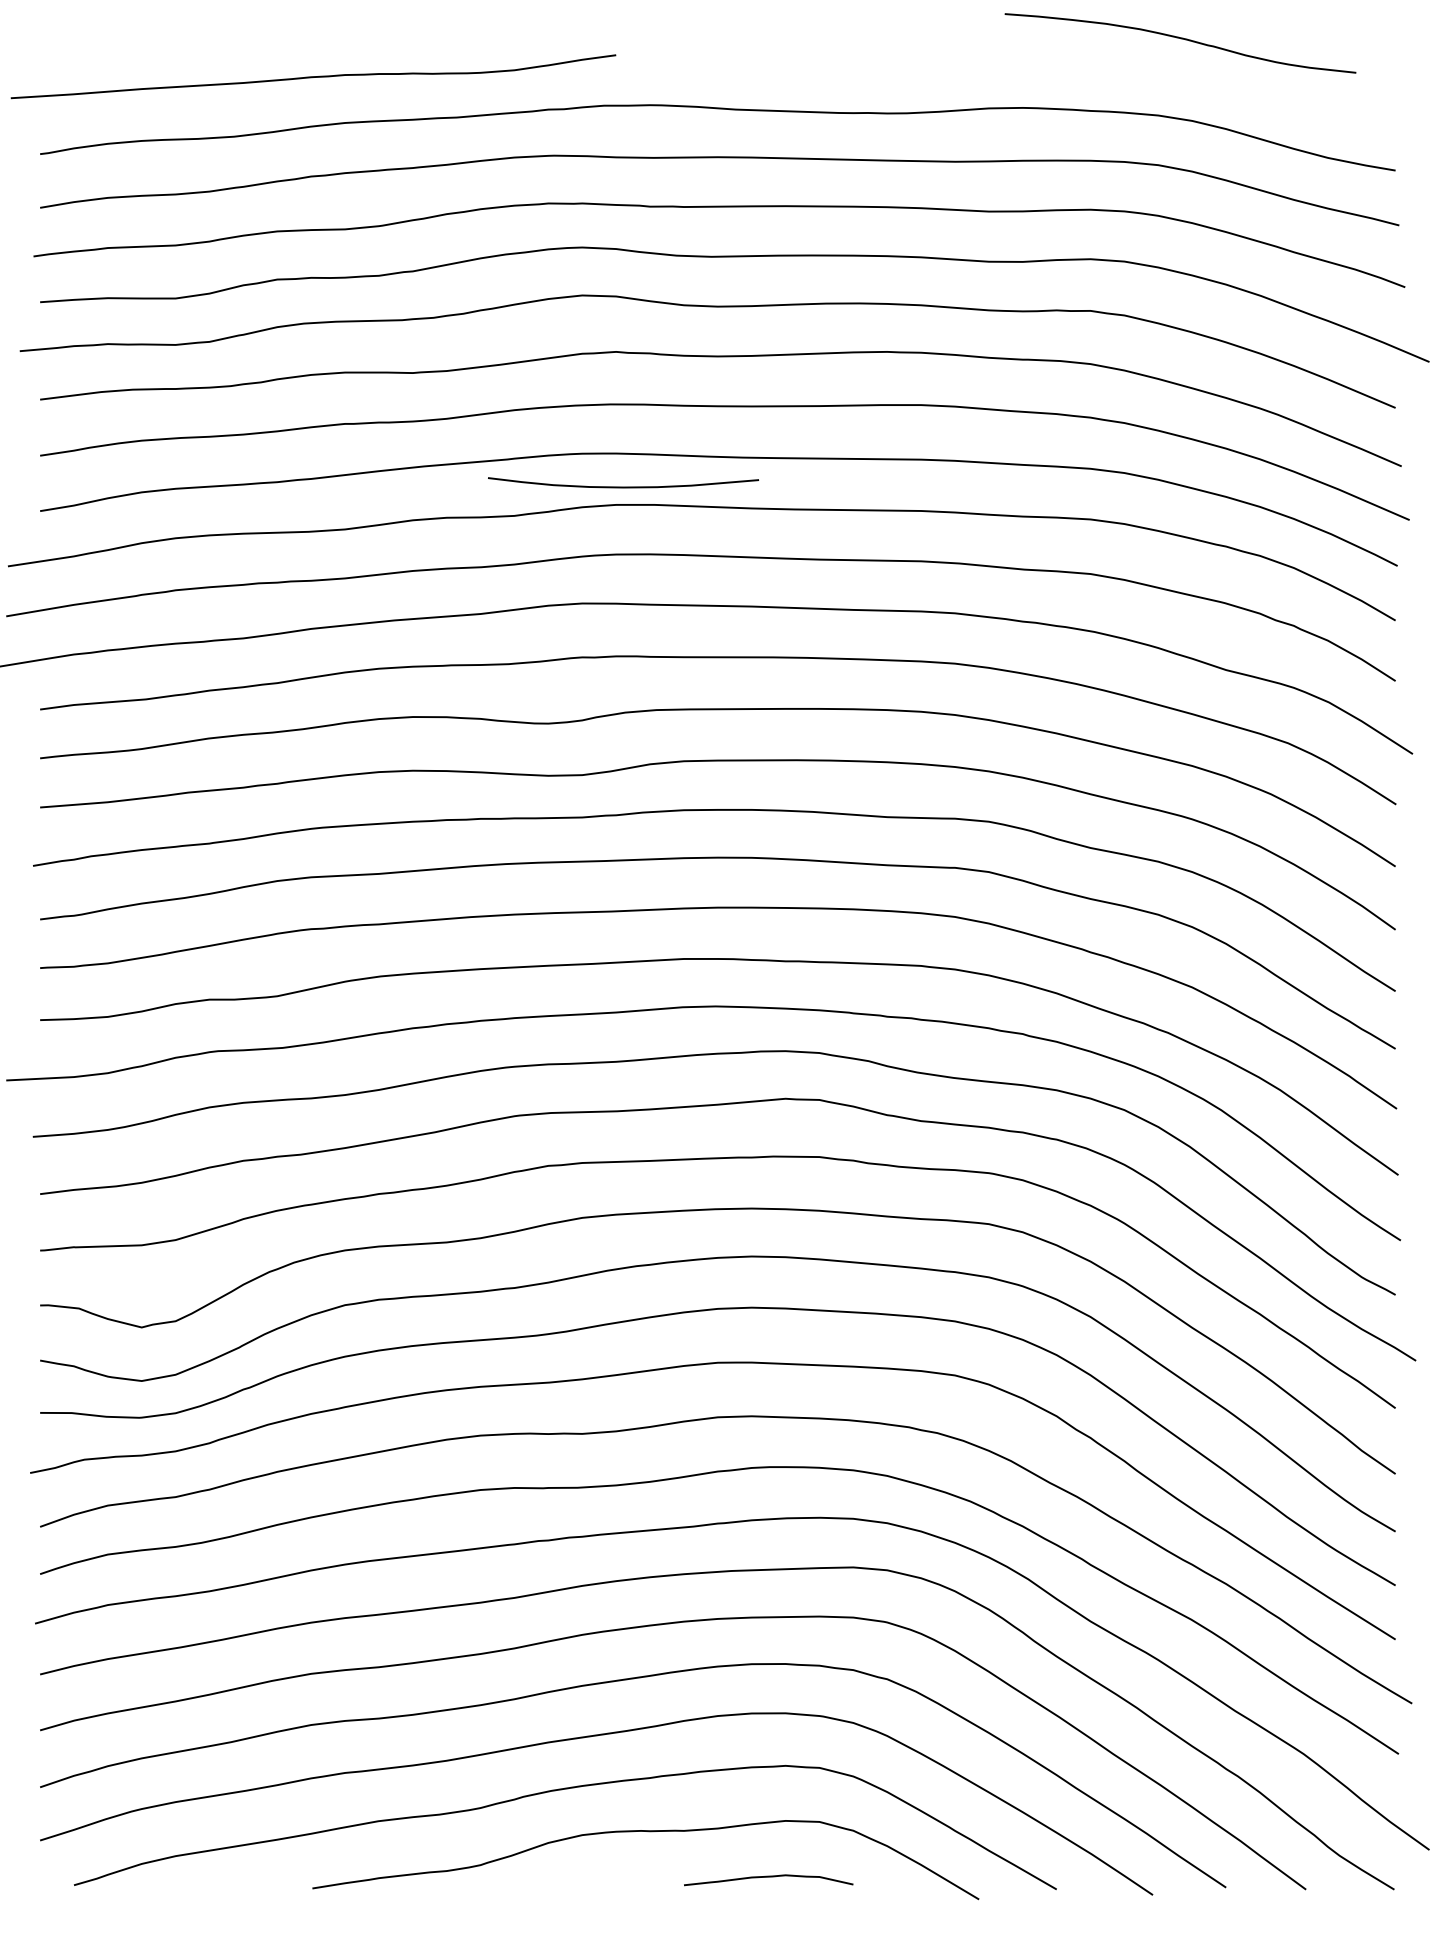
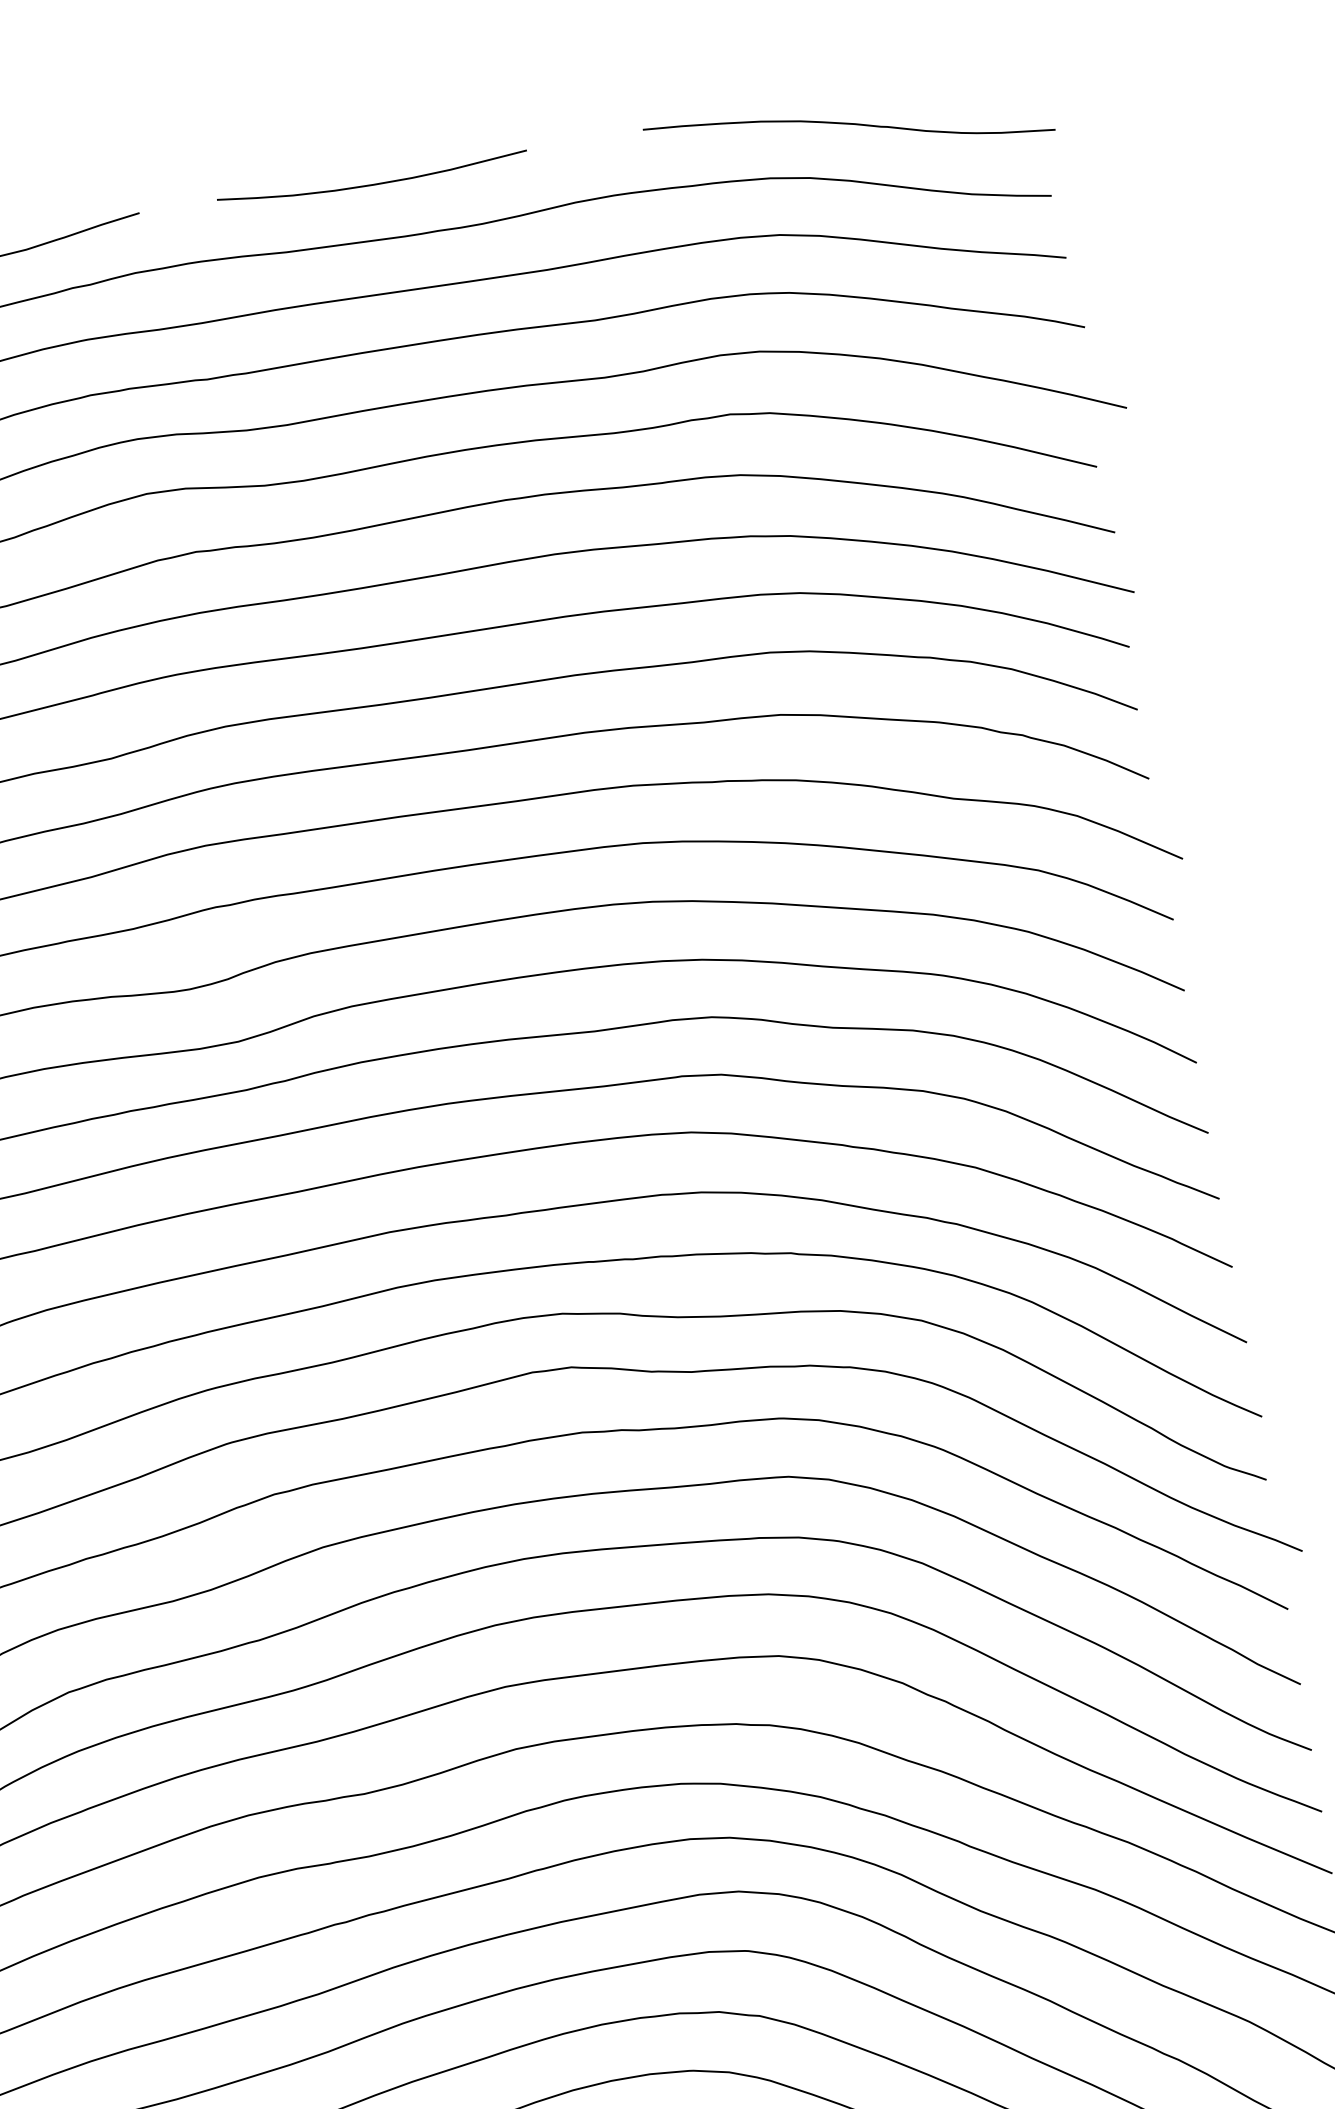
curve: (1181, 39) -> (849, 125), moved
curve: (623, 486) -> (373, 183), moved

